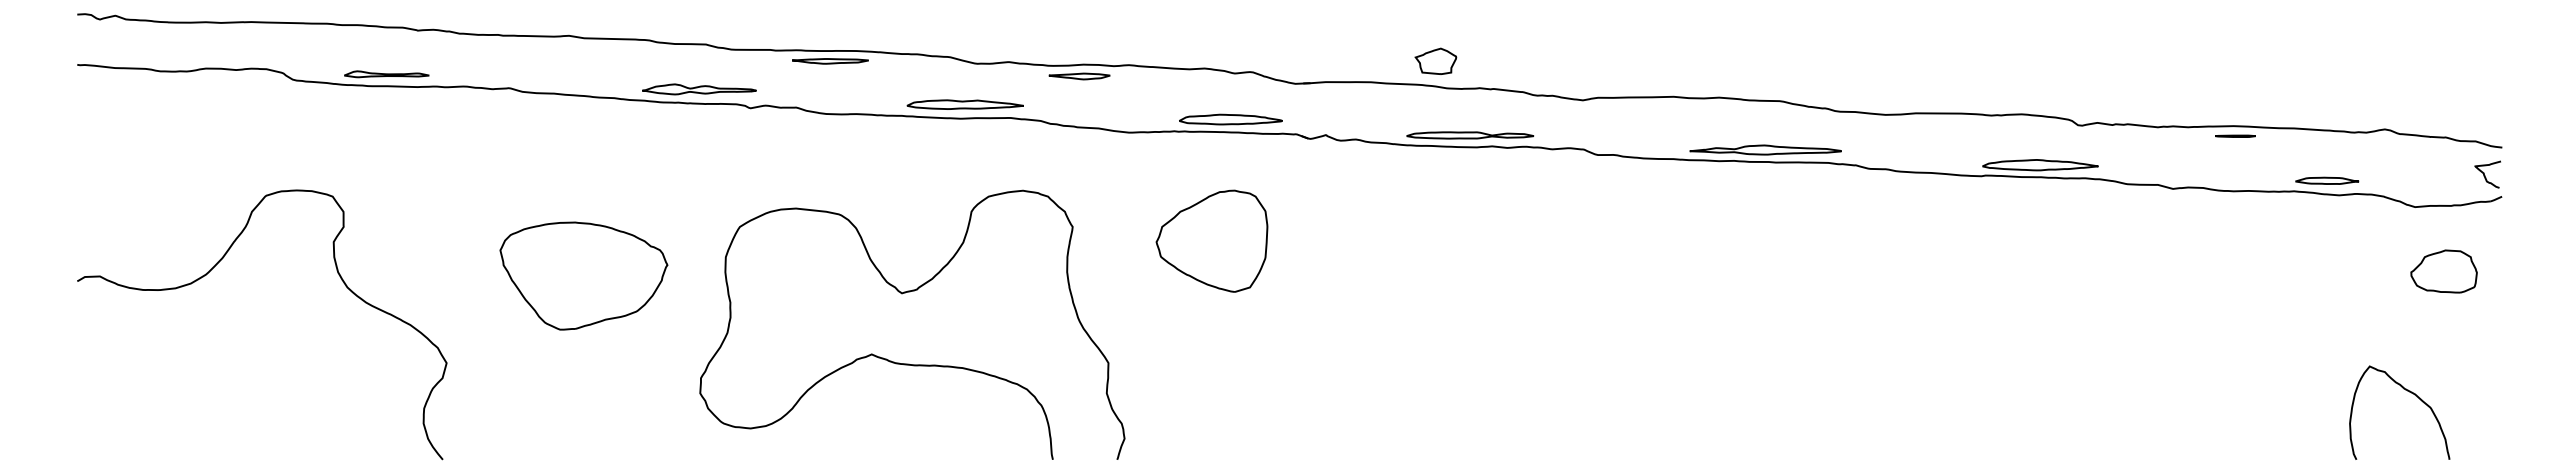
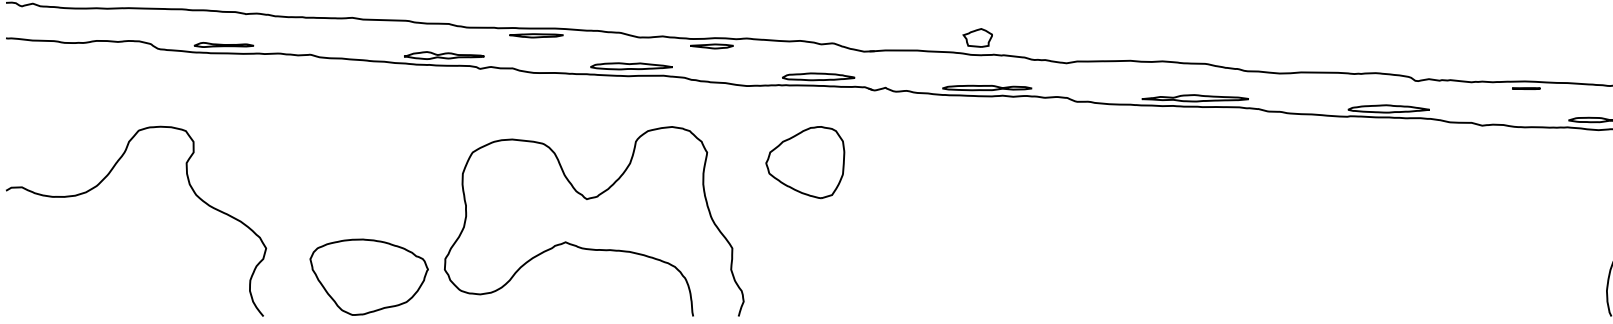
part: (1435, 60) -> (977, 37), moved
part: (583, 275) -> (368, 276), moved

